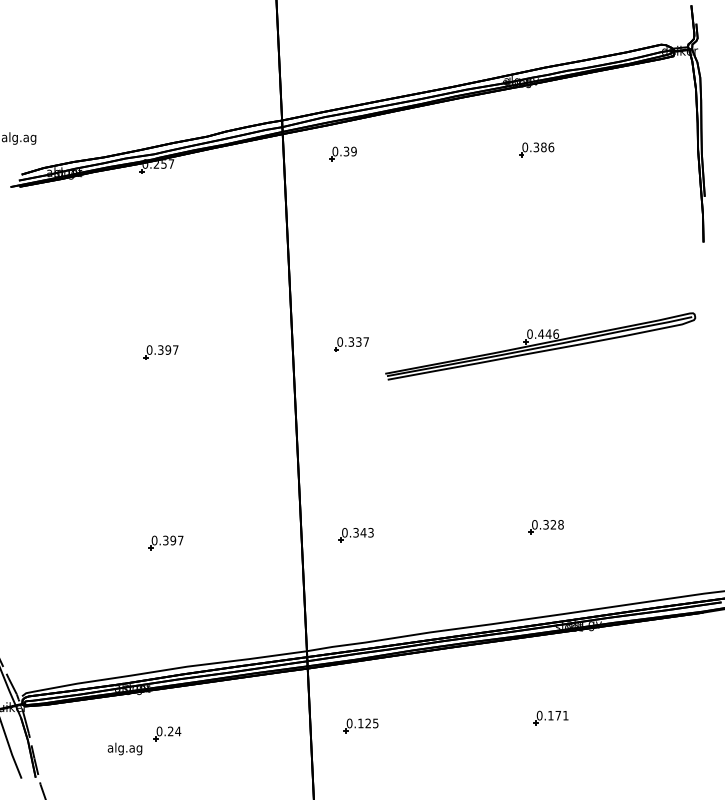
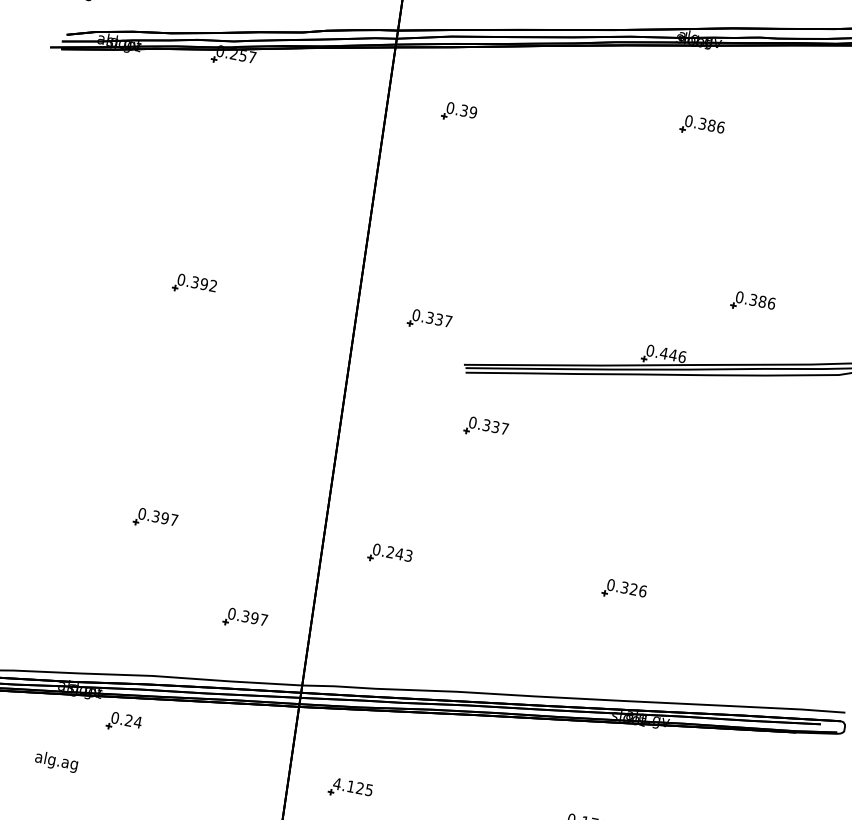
part: (342, 153) -> (458, 112), moved
part: (603, 280) -> (753, 302), added
text: (175, 349) -> (213, 285), 0.397 -> 0.392
part: (412, 420) -> (486, 428), added
text: (560, 524) -> (642, 590), 0.328 -> 0.326
text: (355, 532) -> (389, 551), 0.343 -> 0.243
part: (251, 607) -> (244, 618), added
text: (349, 723) -> (337, 783), 0.125 -> 4.125
part: (167, 733) -> (124, 722), moved

